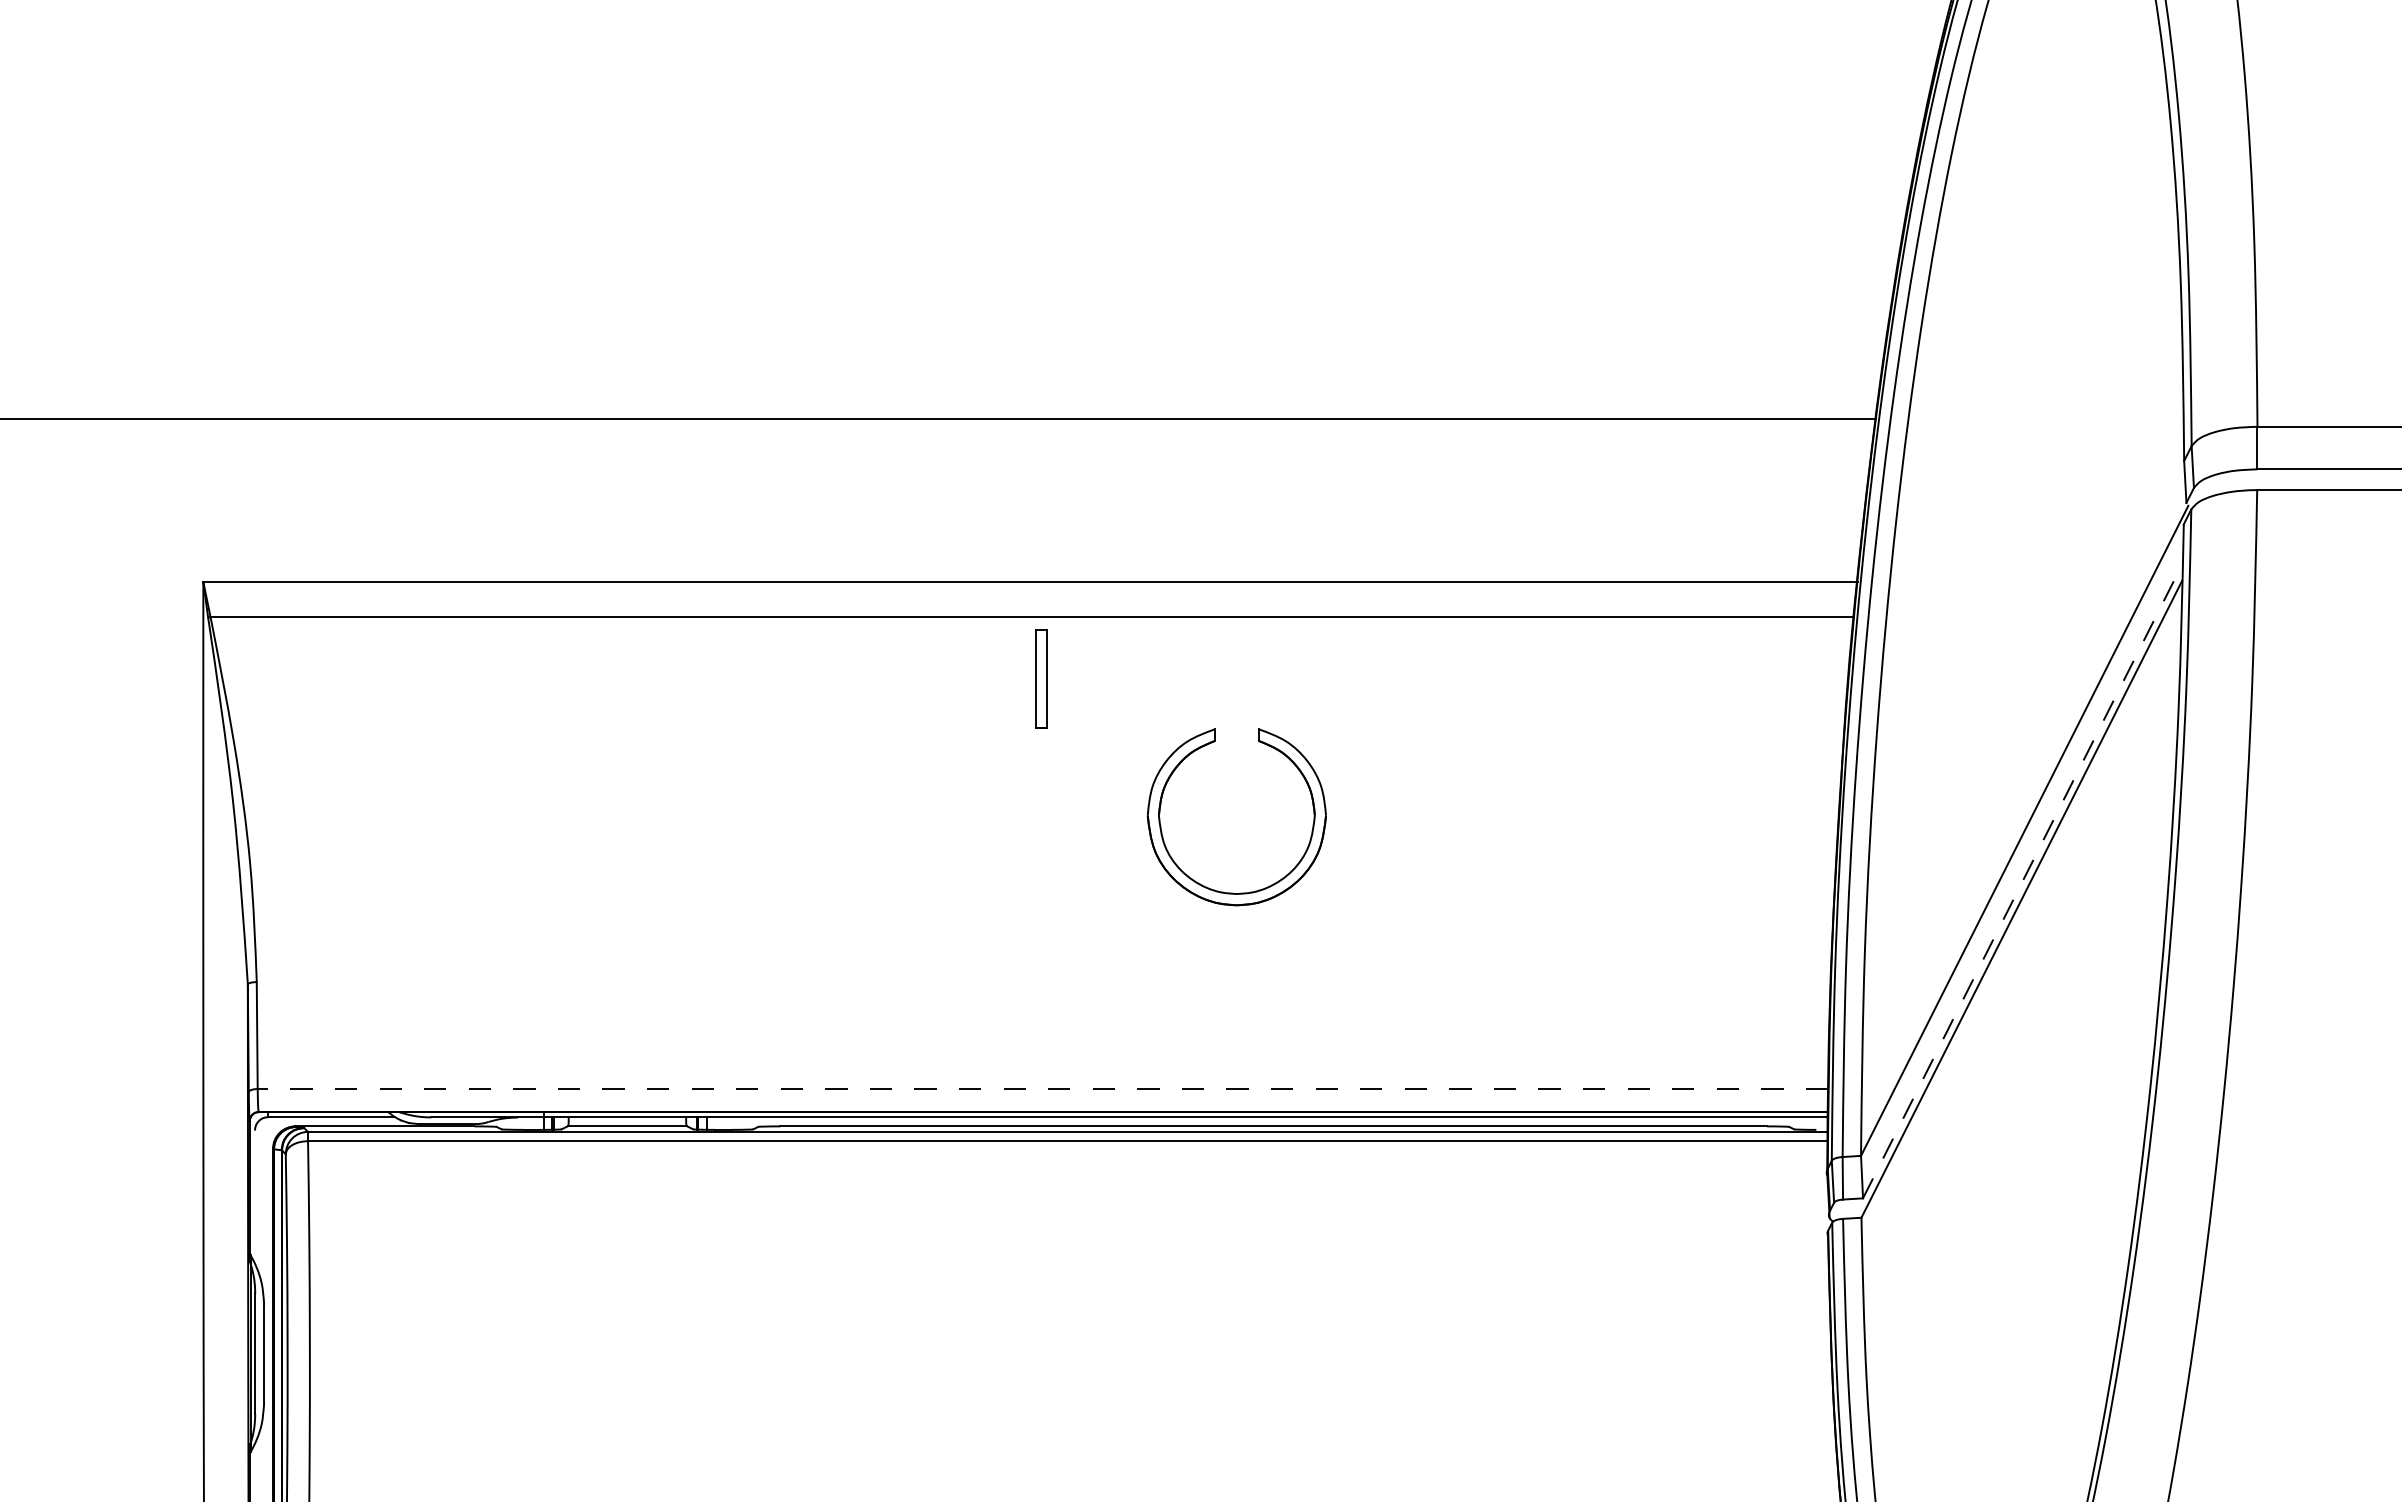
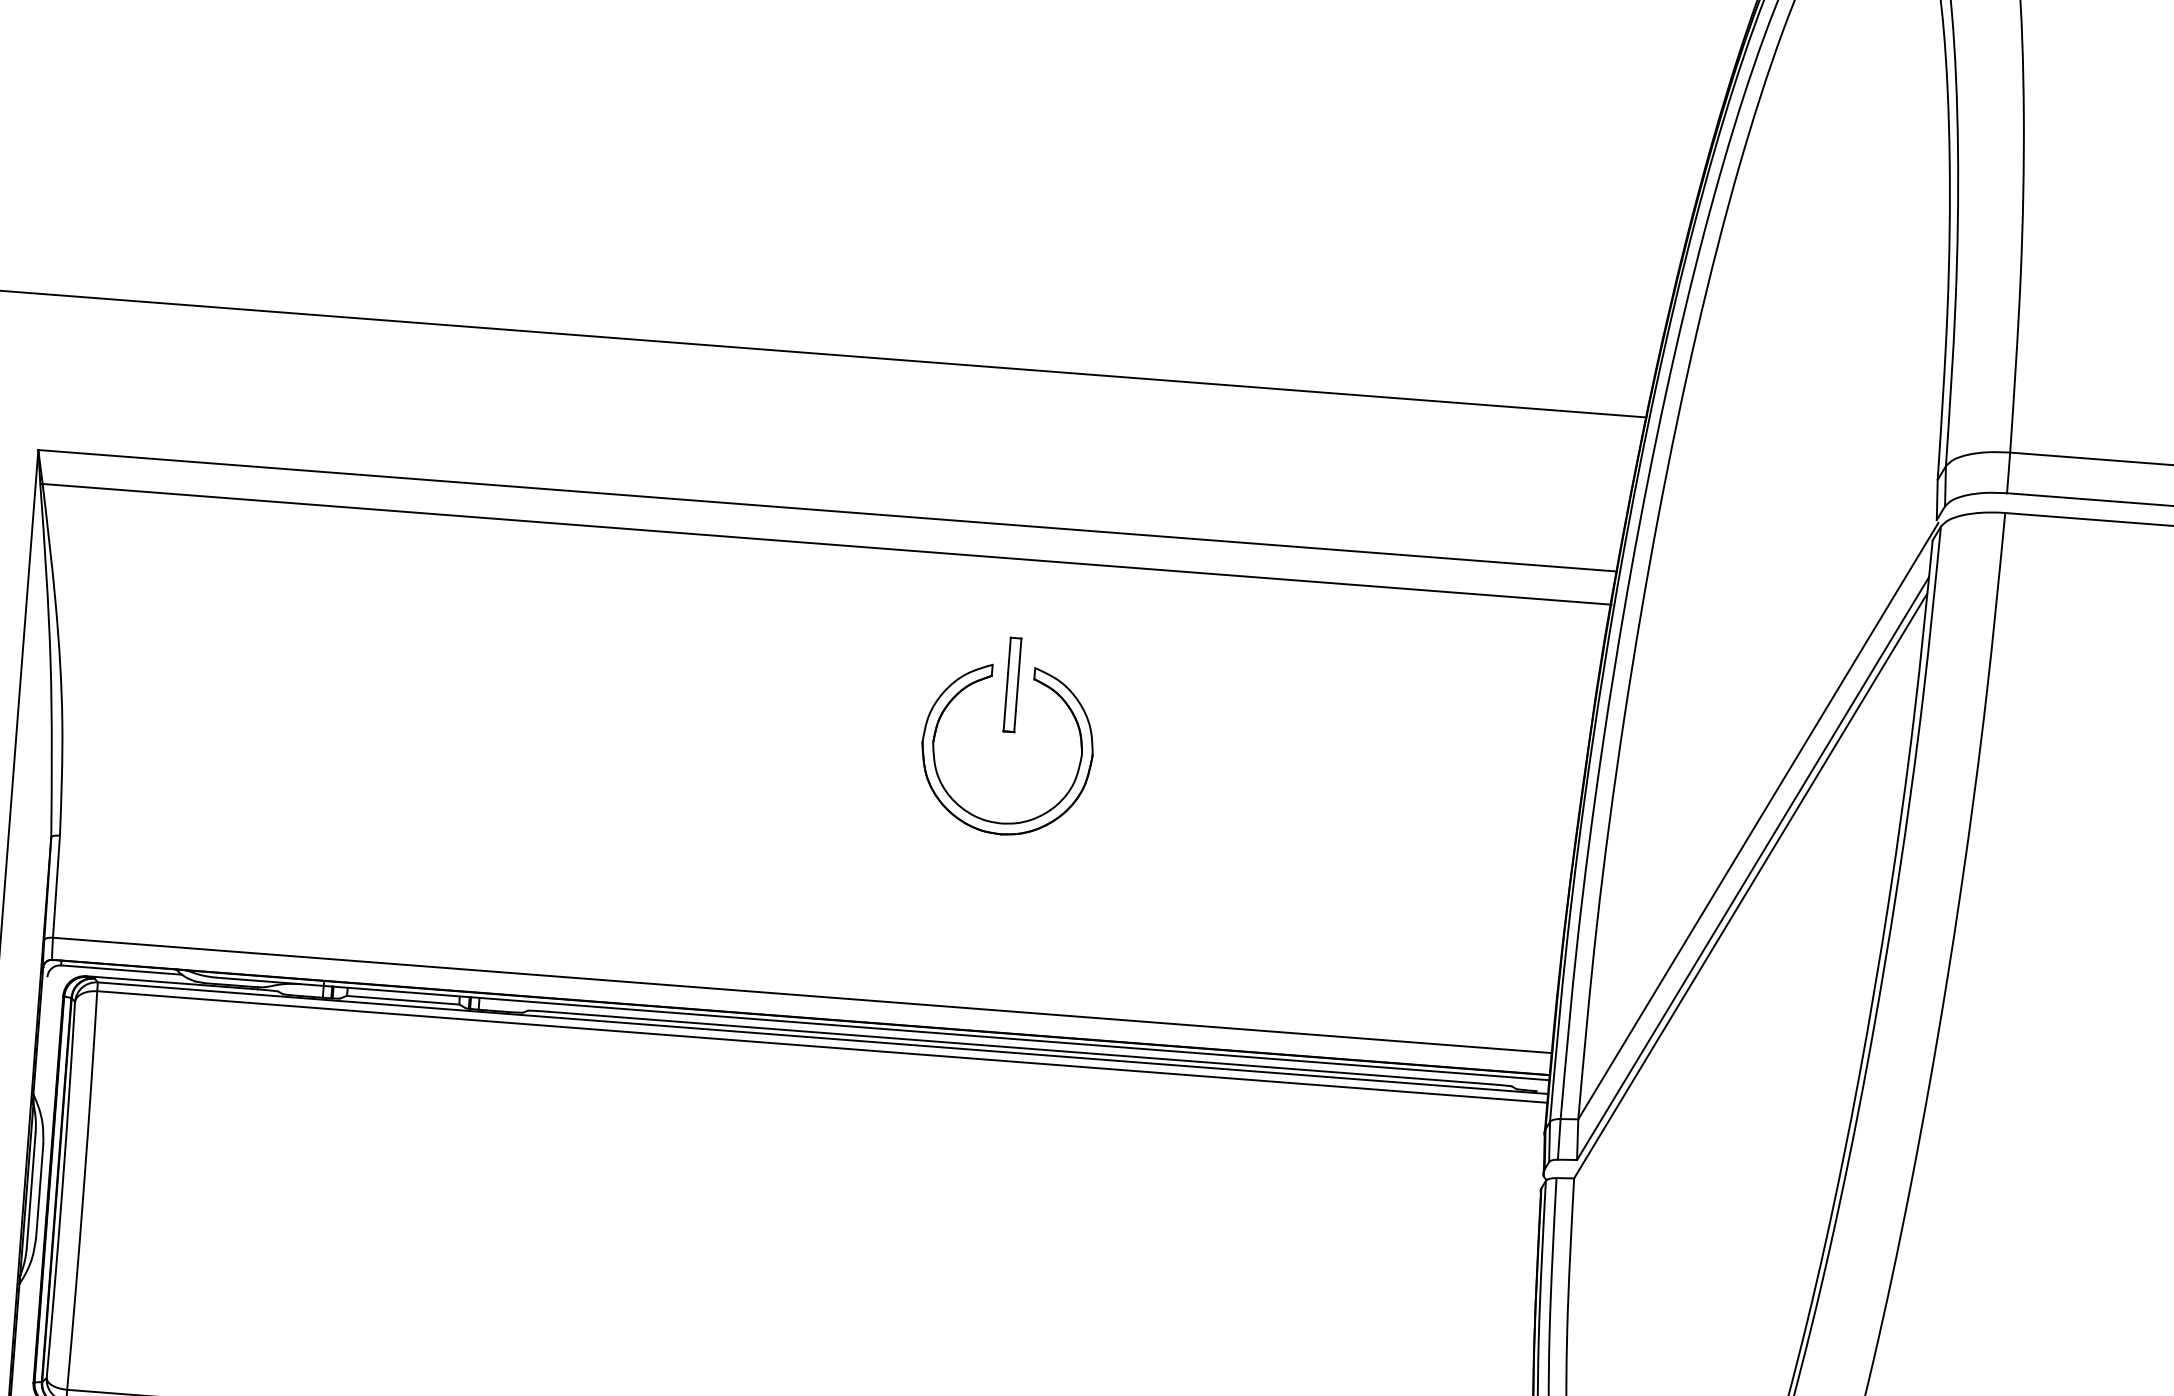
part: (1041, 678) -> (1012, 684), moved
line: (2023, 880) -> (1753, 868), dashed -> solid
line: (1042, 1089) -> (801, 995), dashed -> solid

